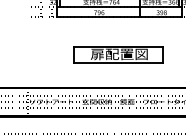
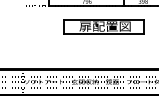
part: (118, 54) -> (104, 26), moved

